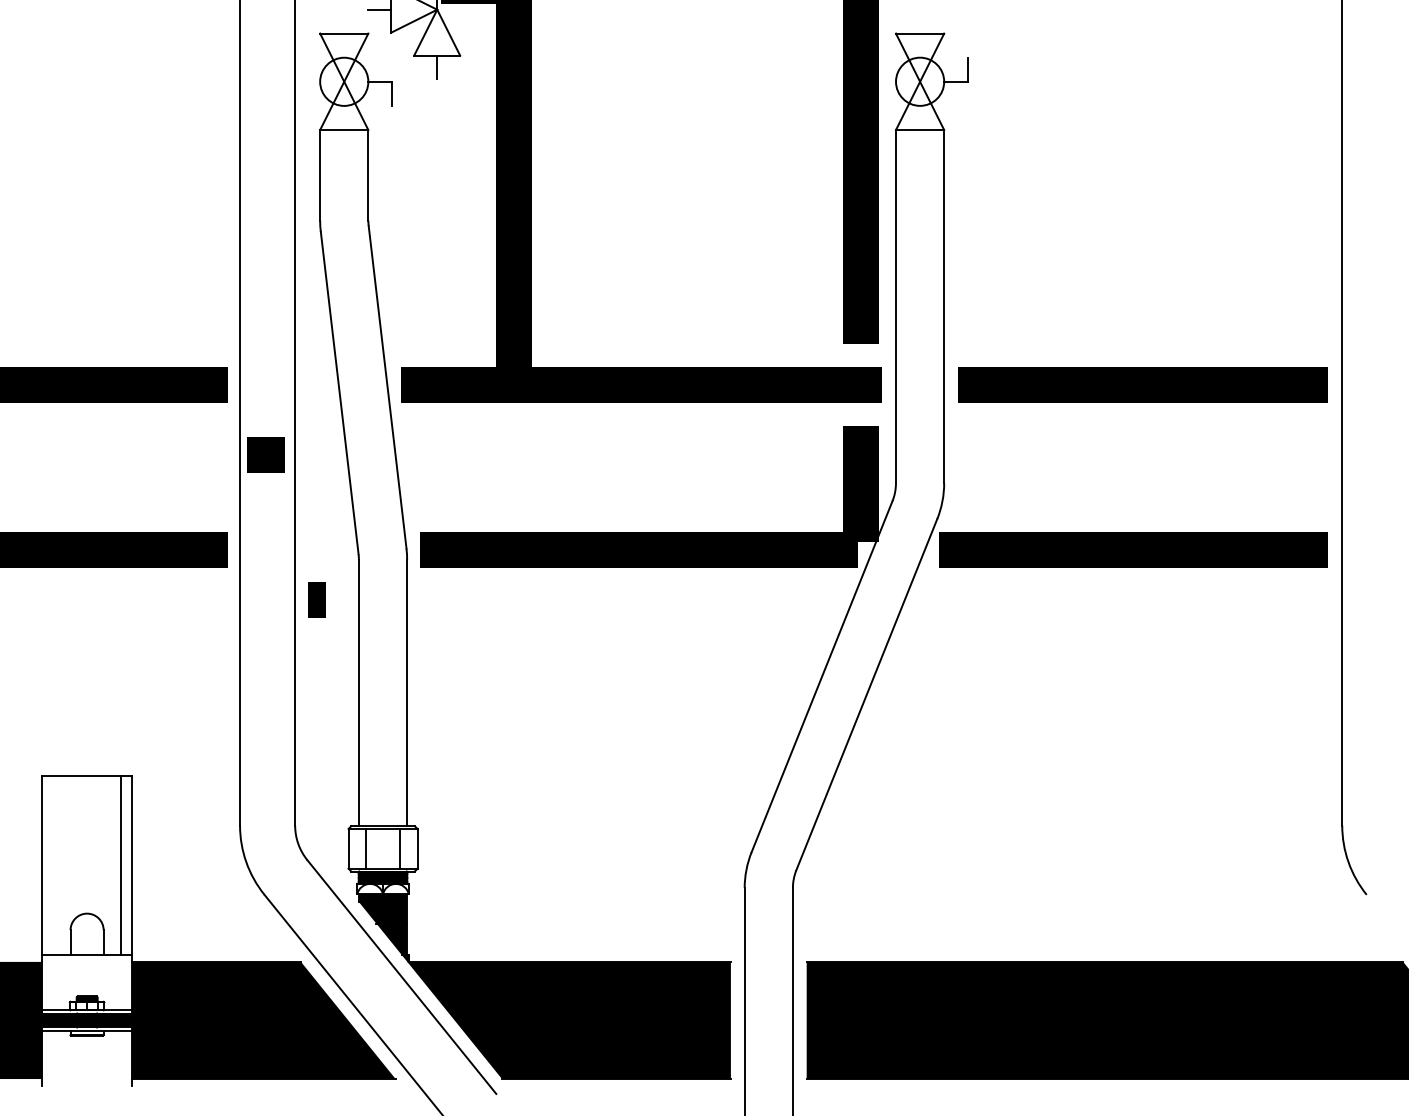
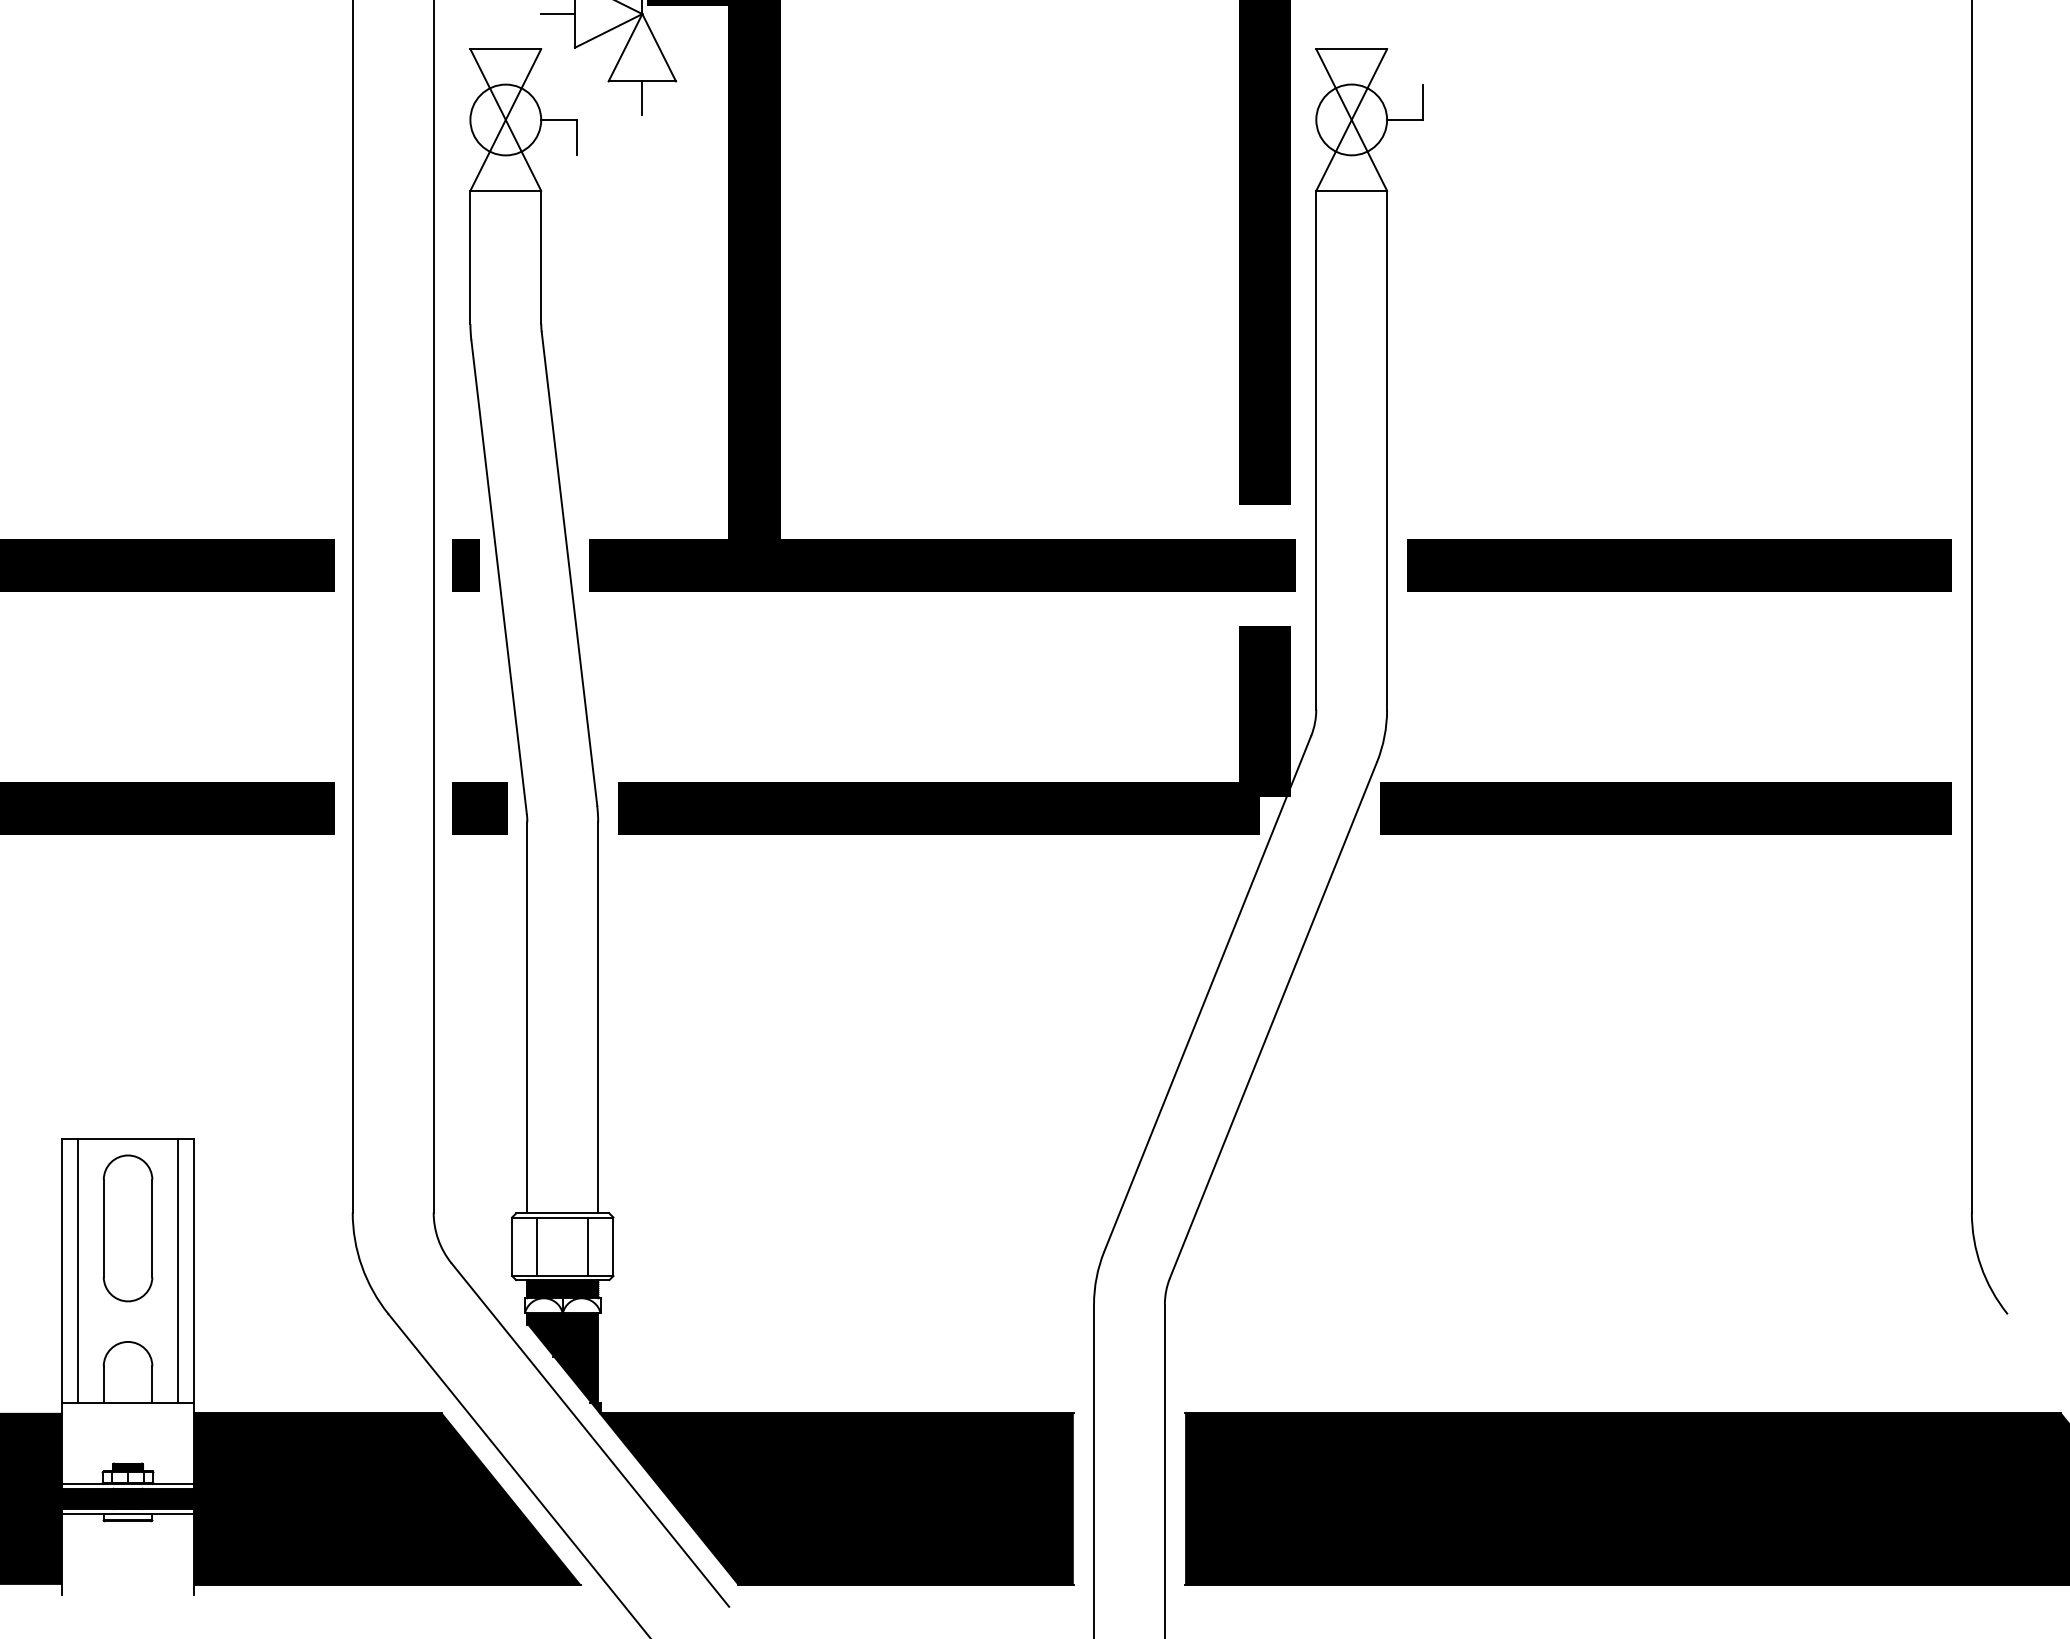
line: (265, 454) -> (479, 807), moved
line: (316, 599) -> (465, 564), moved
part: (86, 835) -> (127, 1227), added
line: (53, 865) -> (78, 1271), added

